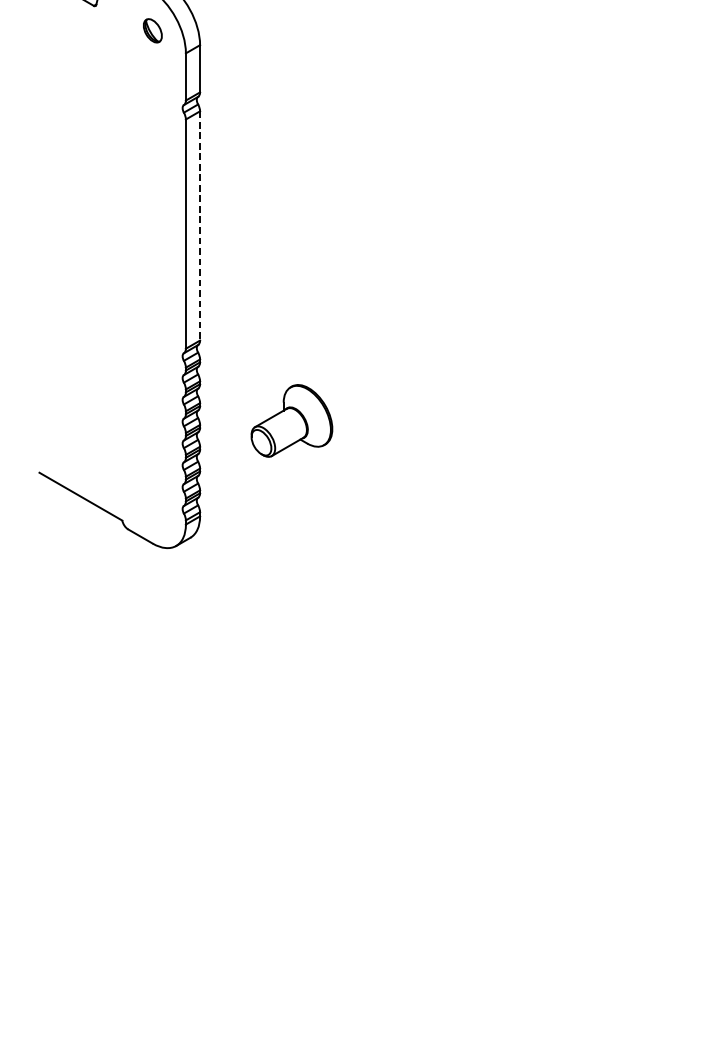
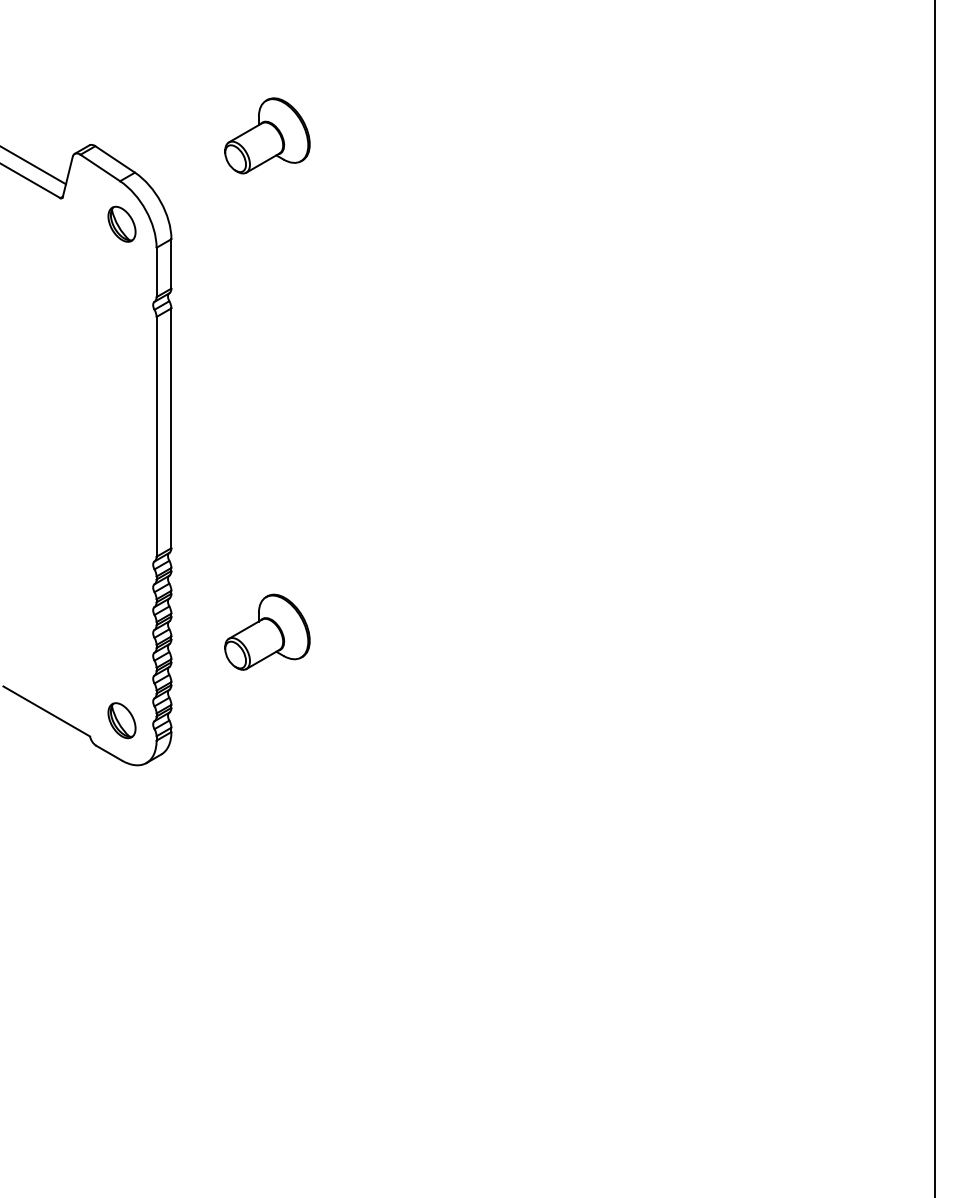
part: (152, 30) -> (121, 223), size x1.43
line: (200, 226) -> (171, 428), dashed -> solid
part: (152, 505) -> (121, 720), added

